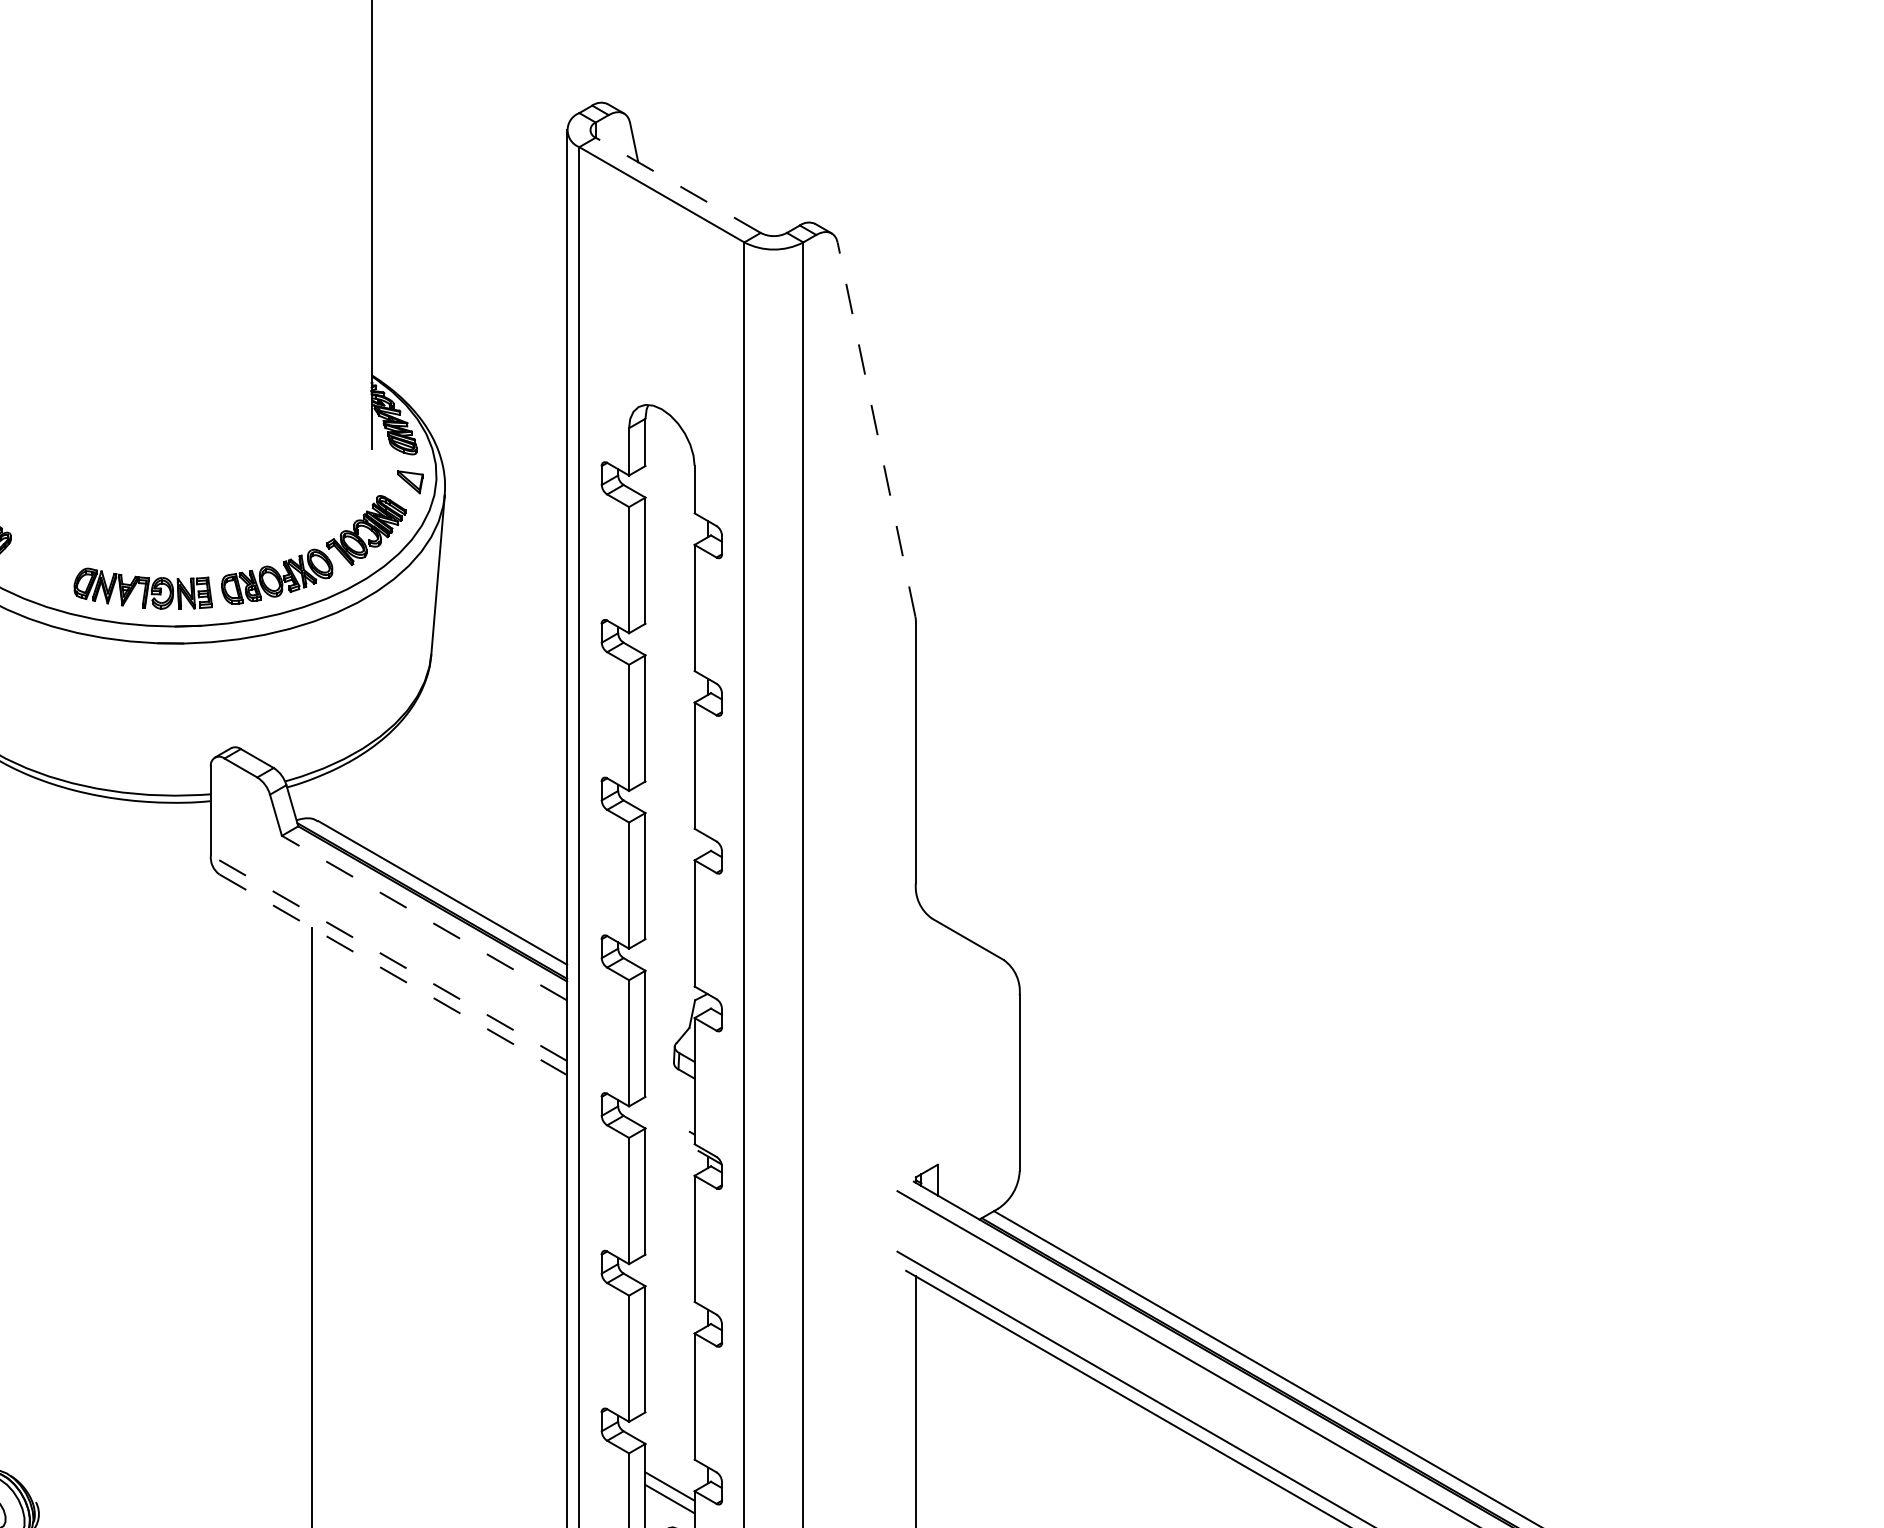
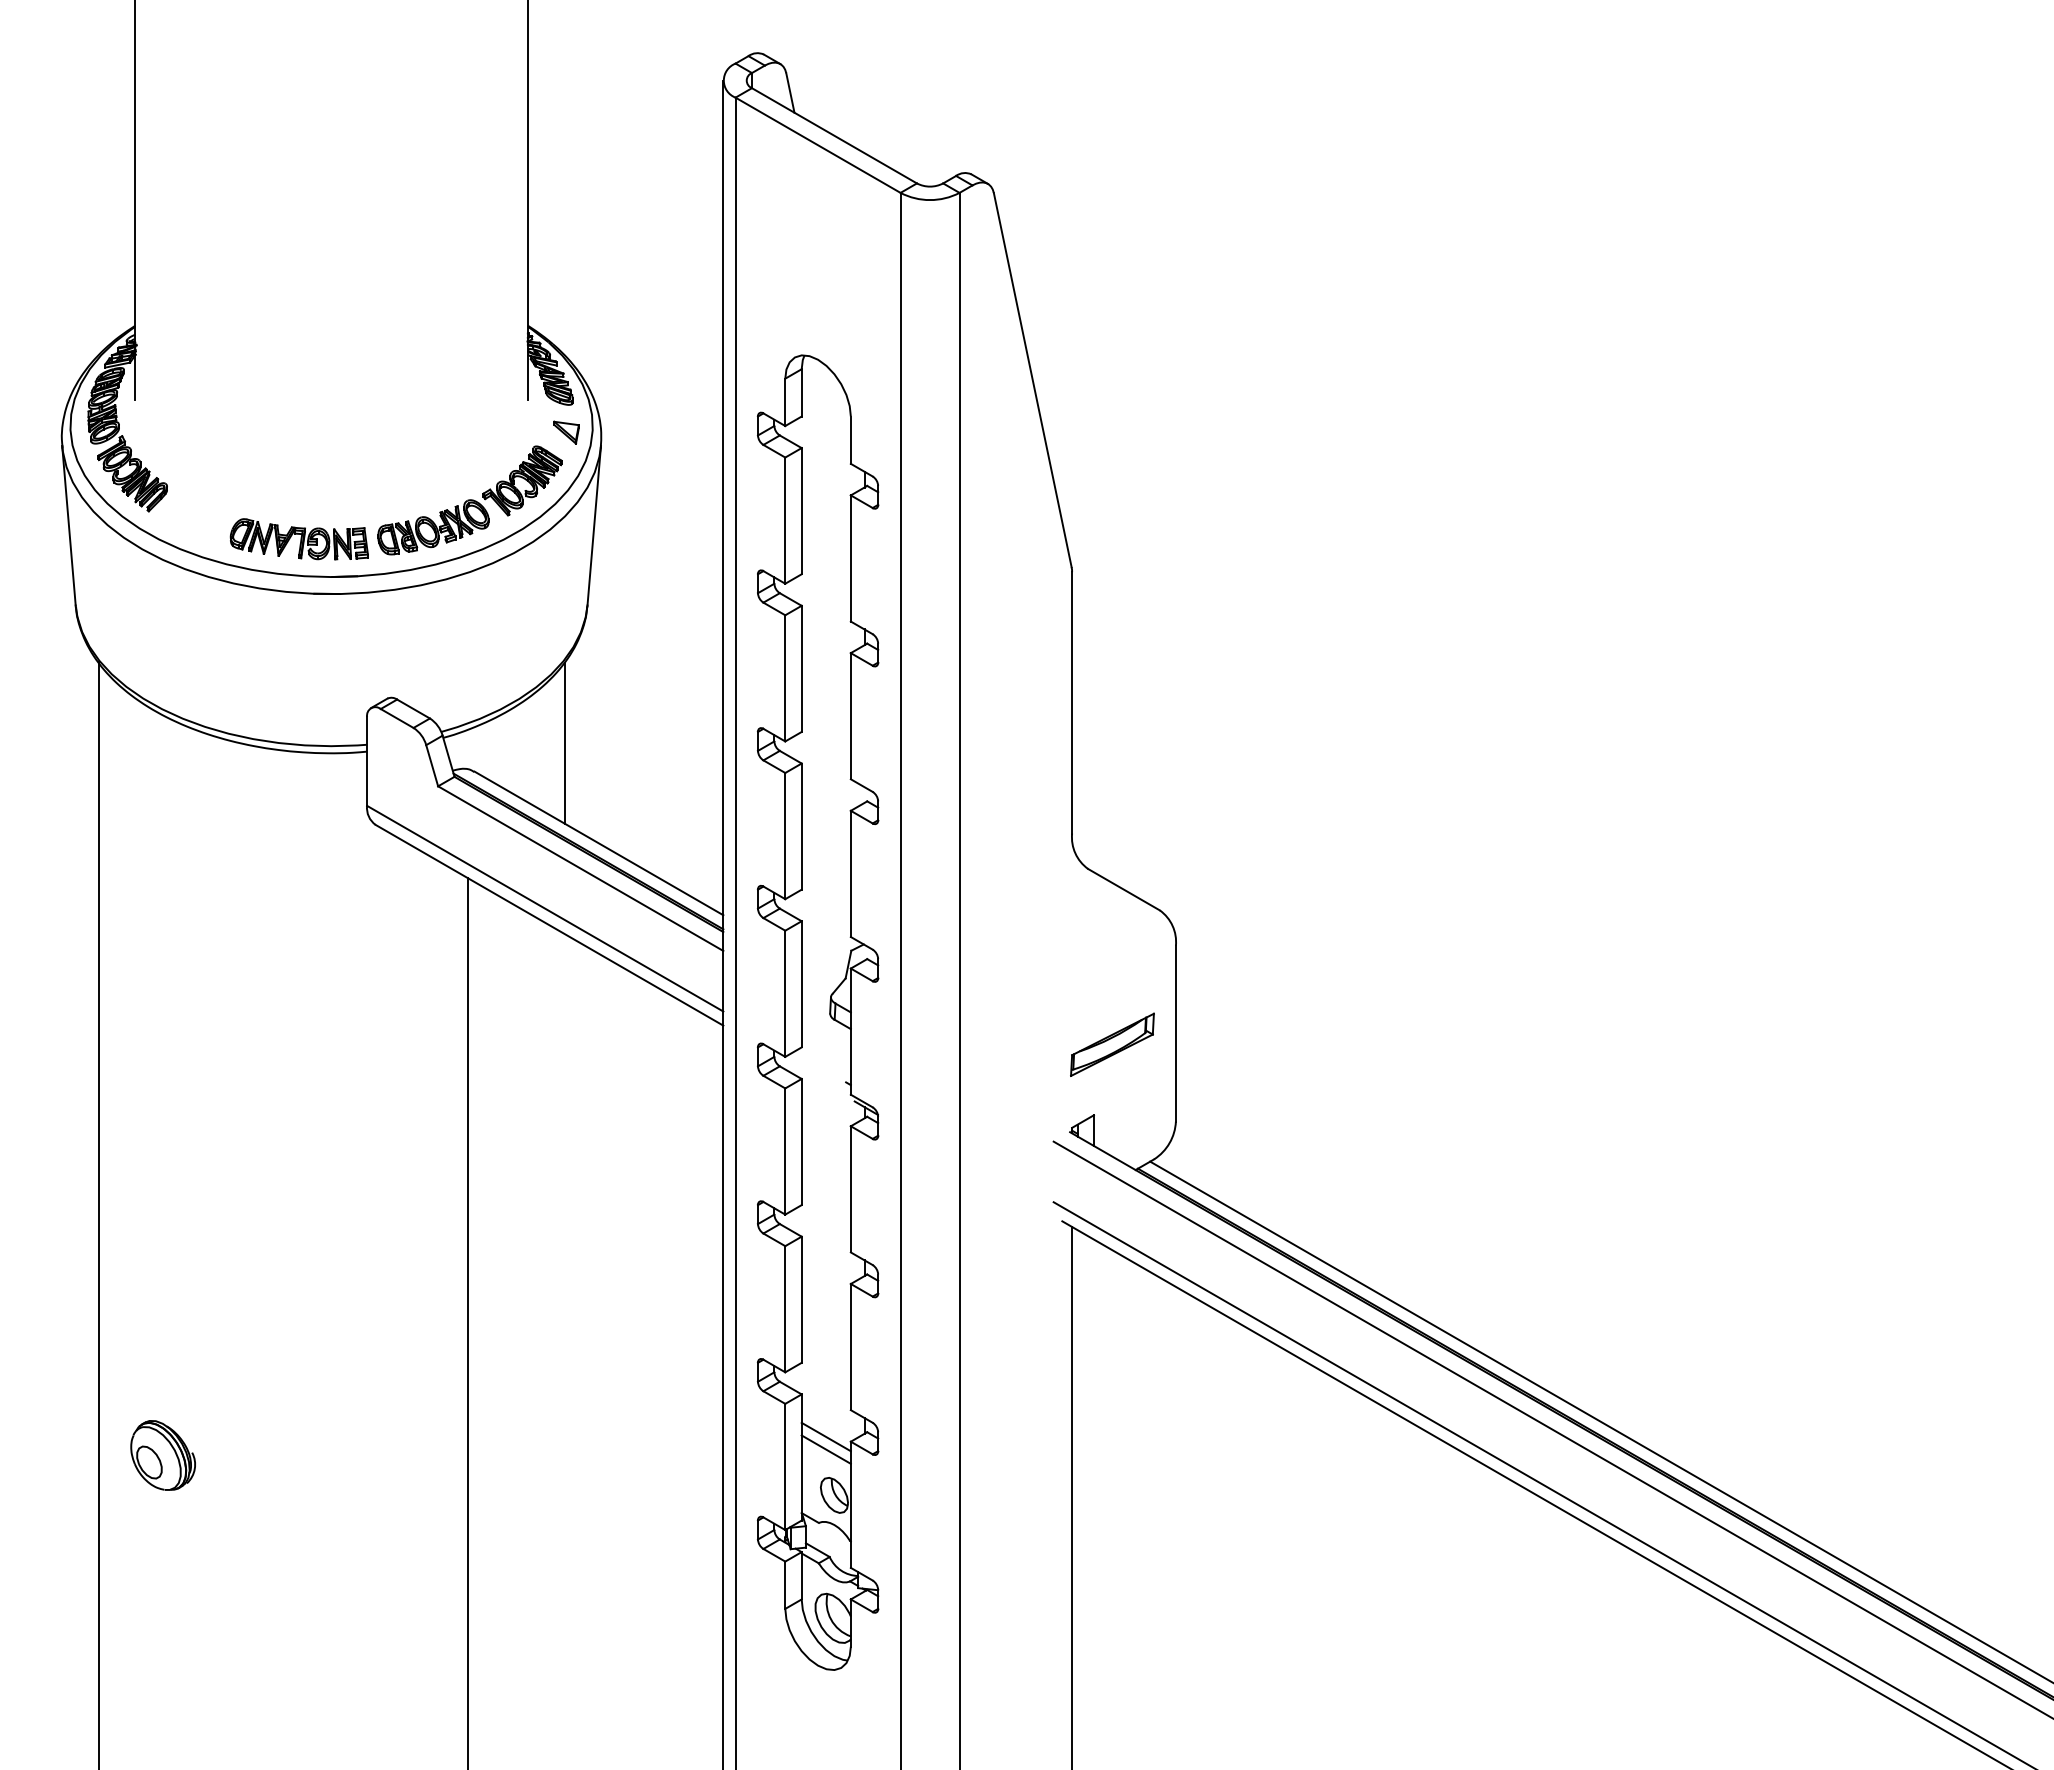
line: (678, 185) -> (834, 135), dashed -> solid
line: (876, 429) -> (1032, 379), dashed -> solid
line: (408, 792) -> (564, 742), added
line: (424, 918) -> (580, 868), dashed -> solid
line: (389, 958) -> (545, 908), dashed -> solid
line: (393, 975) -> (549, 925), dashed -> solid
part: (956, 1094) -> (1112, 1044), added

